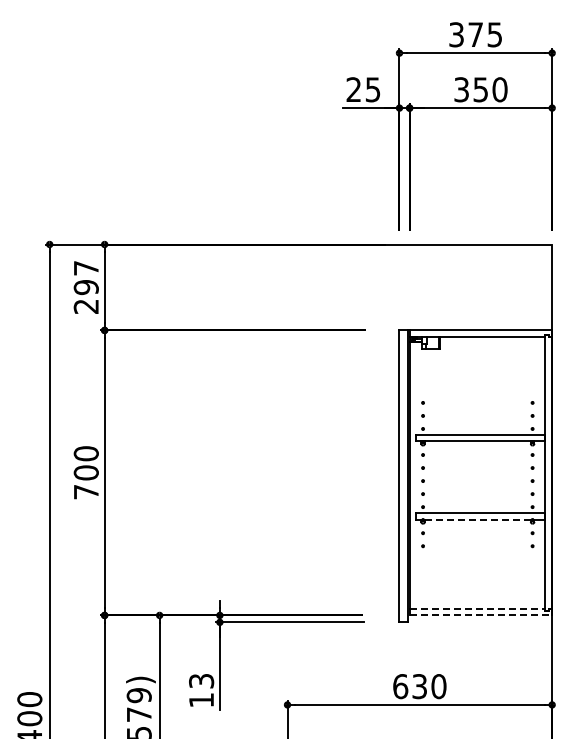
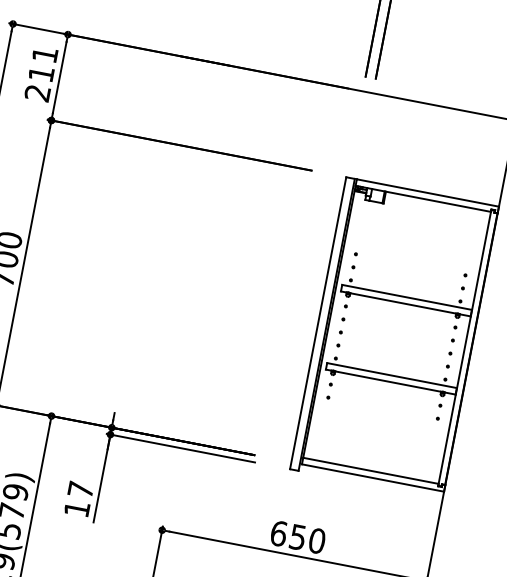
text: (85, 278) -> (42, 64), 297 -> 211
line: (477, 519) -> (387, 381), dashed -> solid
line: (477, 608) -> (370, 470), dashed -> solid
line: (481, 615) -> (373, 478), dashed -> solid
text: (201, 681) -> (80, 490), 13 -> 17
text: (419, 686) -> (297, 537), 630 -> 650

